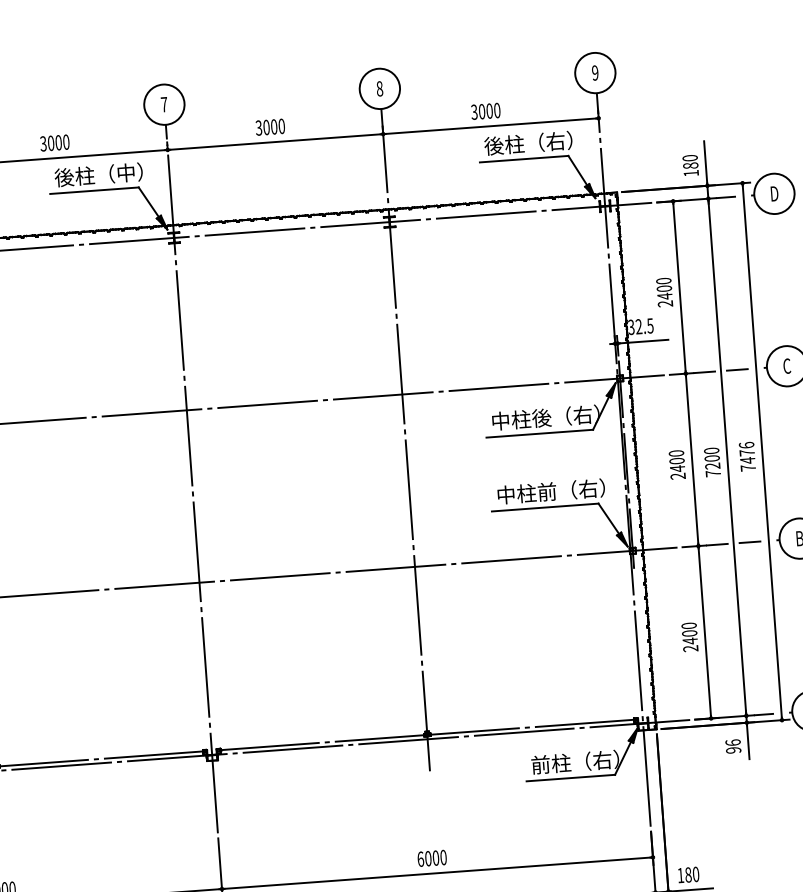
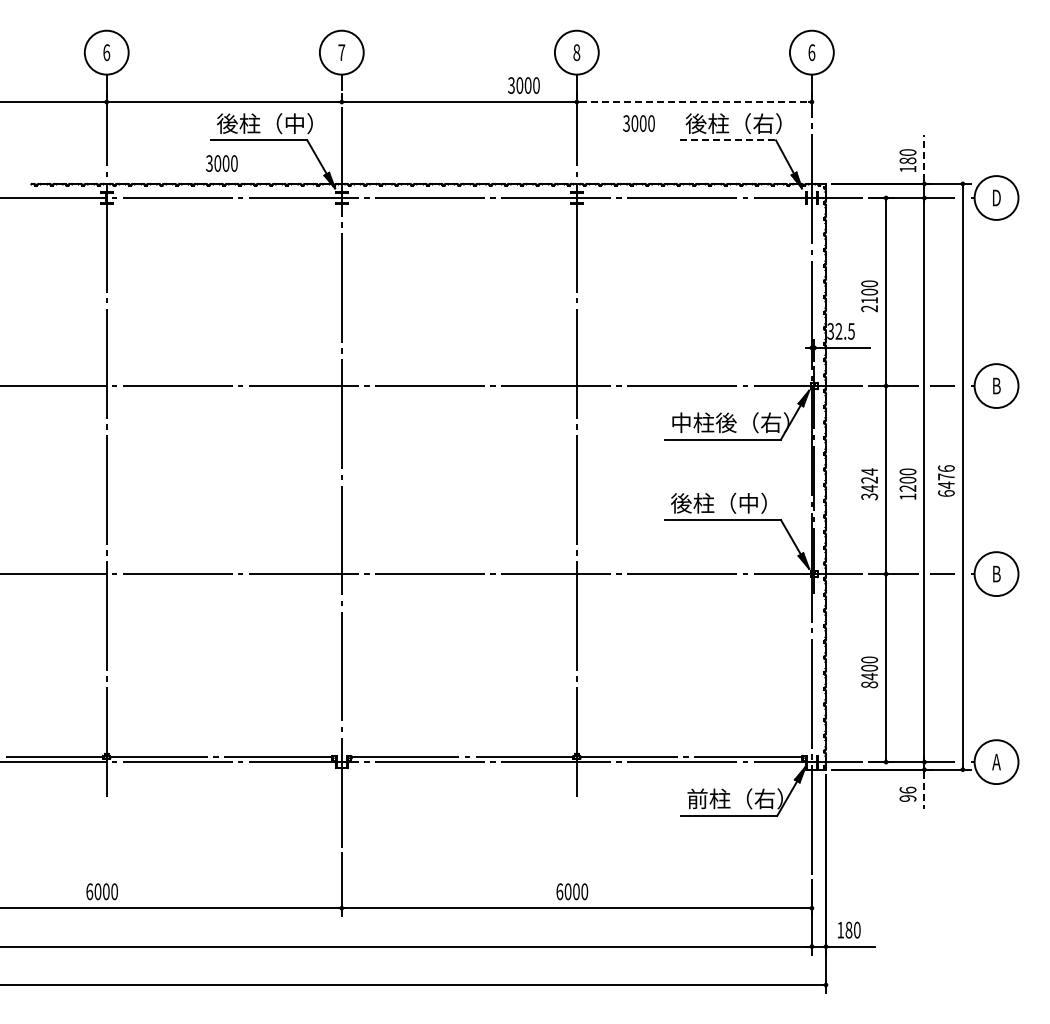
text: (594, 72) -> (811, 52), 9 -> 6
text: (485, 111) -> (638, 123), moved
line: (491, 126) -> (694, 102), solid -> dashed
text: (269, 127) -> (523, 85), moved
text: (54, 143) -> (221, 163), moved
line: (524, 159) -> (728, 140), solid -> dashed
line: (705, 162) -> (924, 158), solid -> dashed
text: (664, 296) -> (869, 300), 2400 -> 2100
text: (786, 365) -> (996, 385), C -> B
text: (677, 465) -> (869, 484), 2400 -> 3424
text: (748, 468) -> (946, 493), 7476 -> 6476
text: (712, 473) -> (907, 496), 7200 -> 1200
text: (551, 490) -> (730, 502), 中柱前（右） -> 後柱（中）
text: (690, 648) -> (869, 684), 2400 -> 8400
line: (748, 742) -> (924, 791), solid -> dashed

